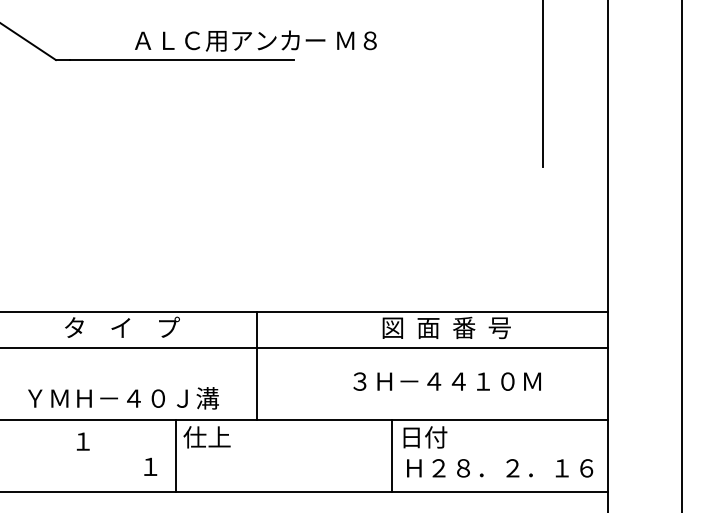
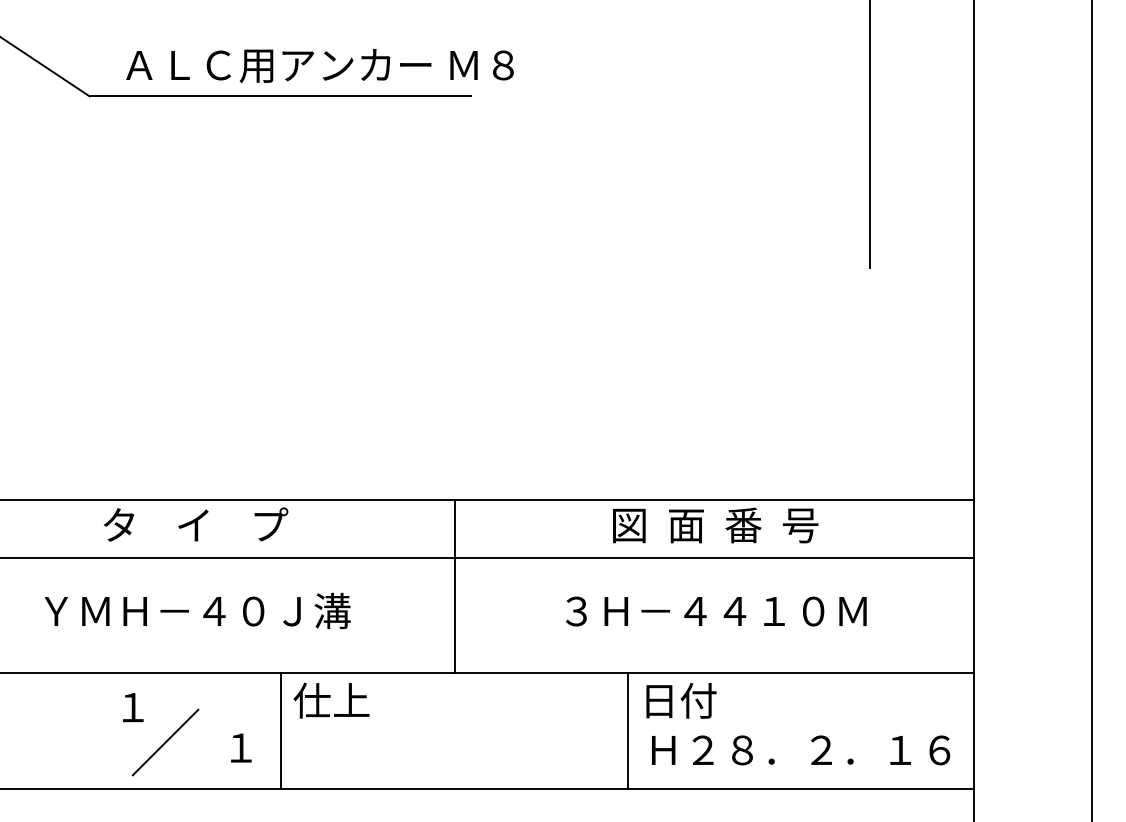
text: (255, 40) -> (319, 64), moved
line: (256, 365) -> (454, 585), moved
text: (123, 398) -> (197, 611), moved
line: (103, 463) -> (165, 742), added

